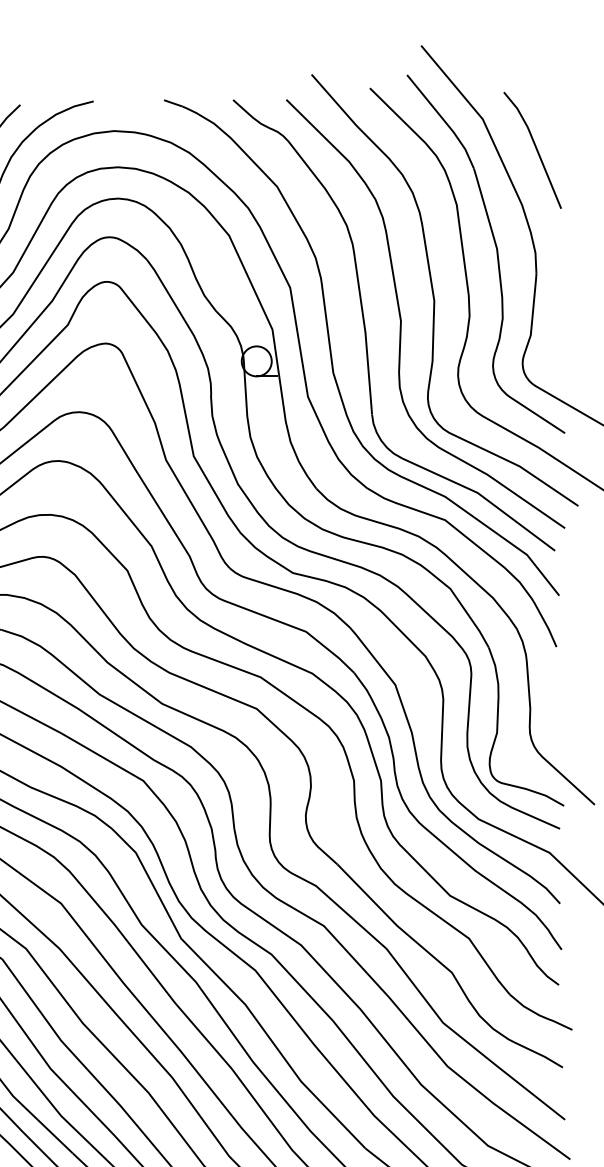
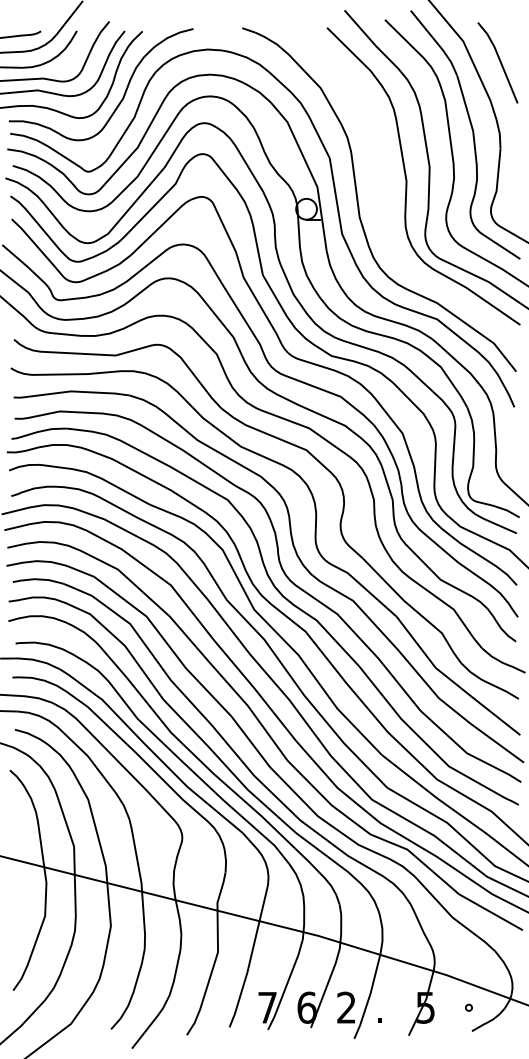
part: (366, 325) -> (382, 184), removed

